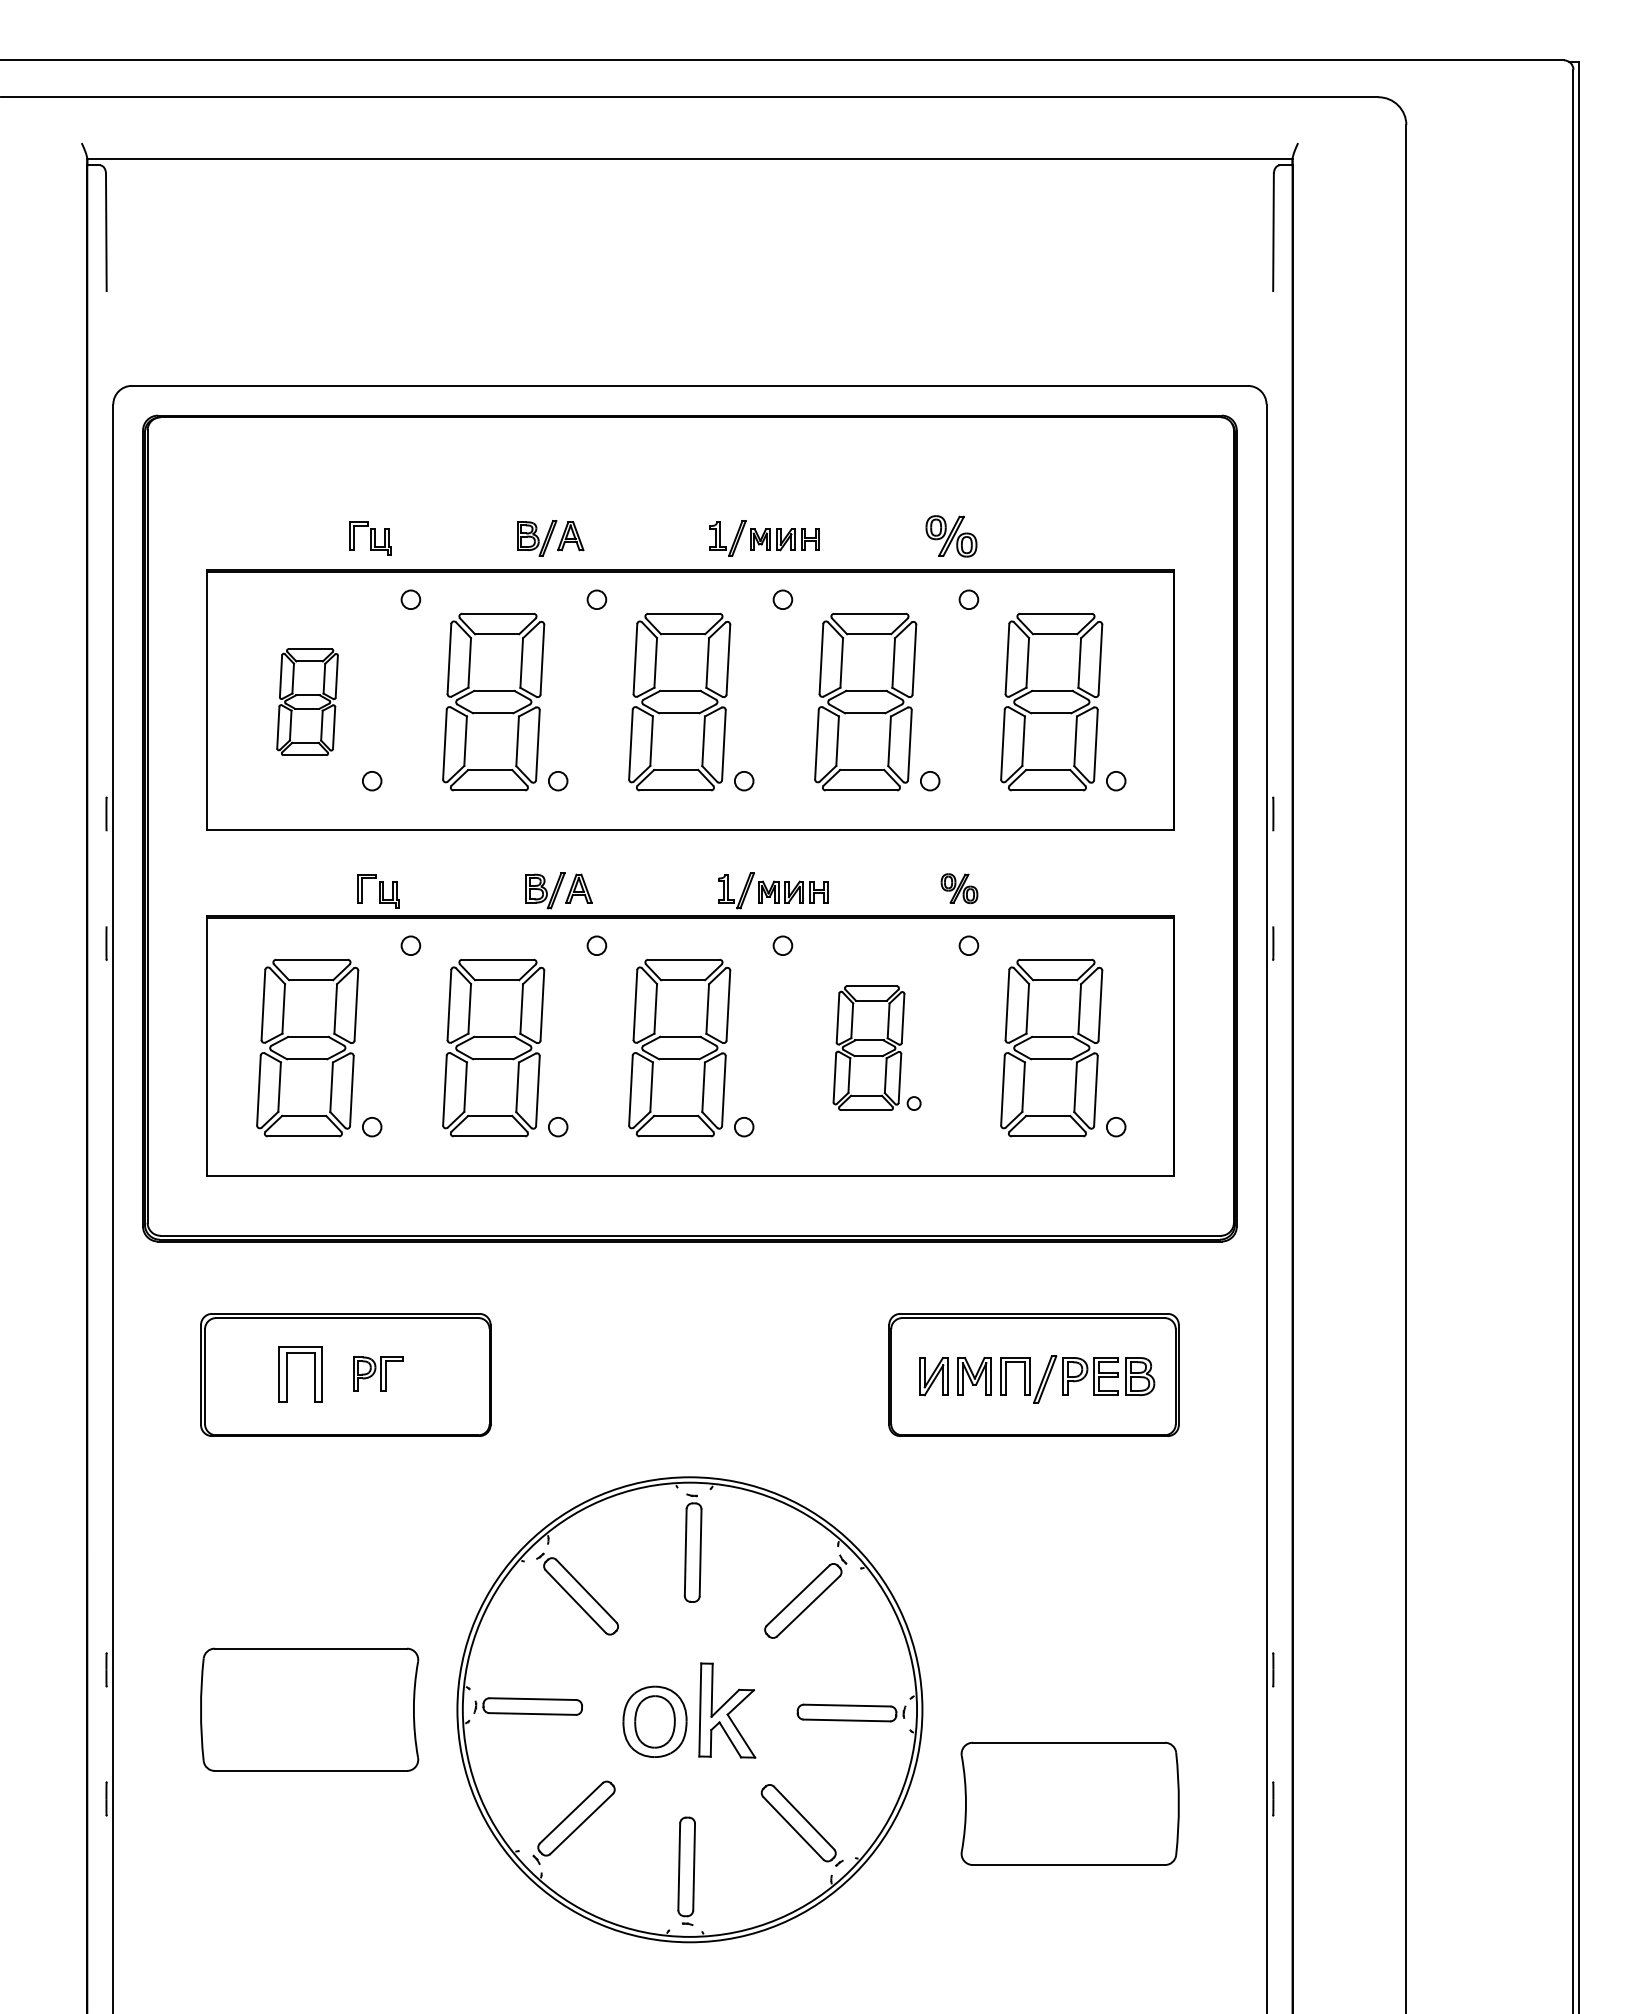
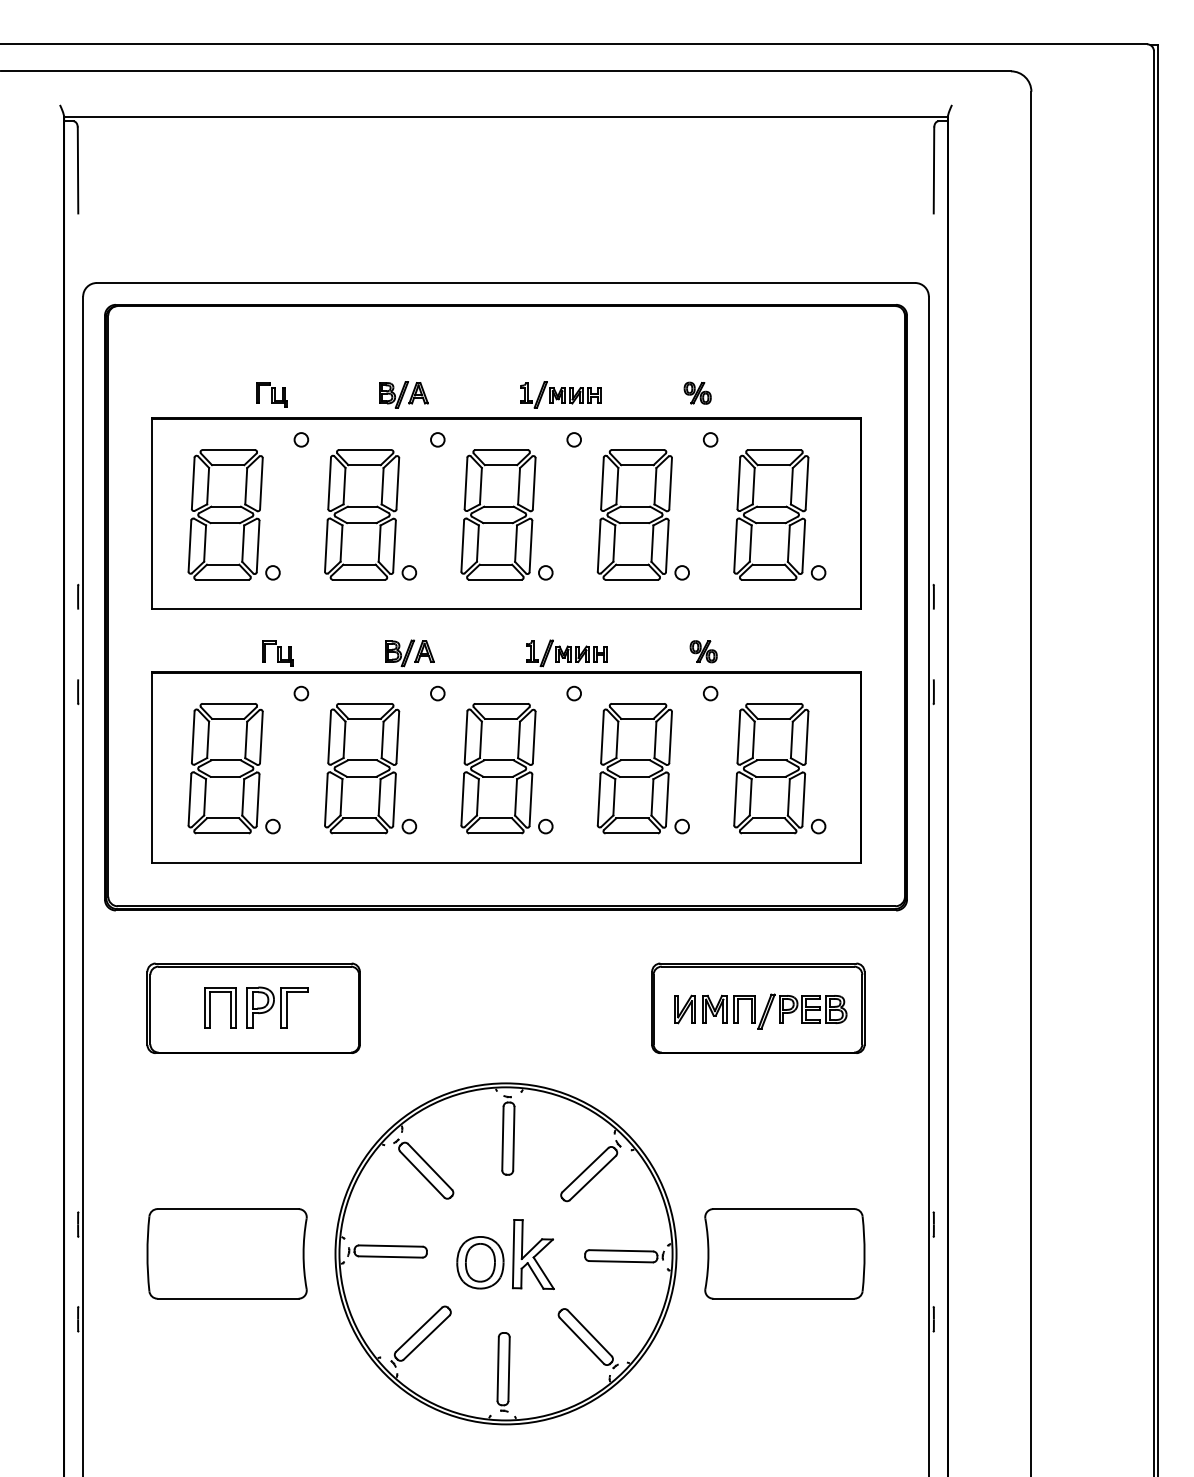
part: (951, 535) -> (697, 392), size x0.71
part: (307, 701) -> (225, 514), size x1.67
part: (876, 1047) -> (642, 768), size x1.43
part: (378, 1373) -> (277, 1007), size x1.67
part: (1069, 1803) -> (784, 1253), moved

